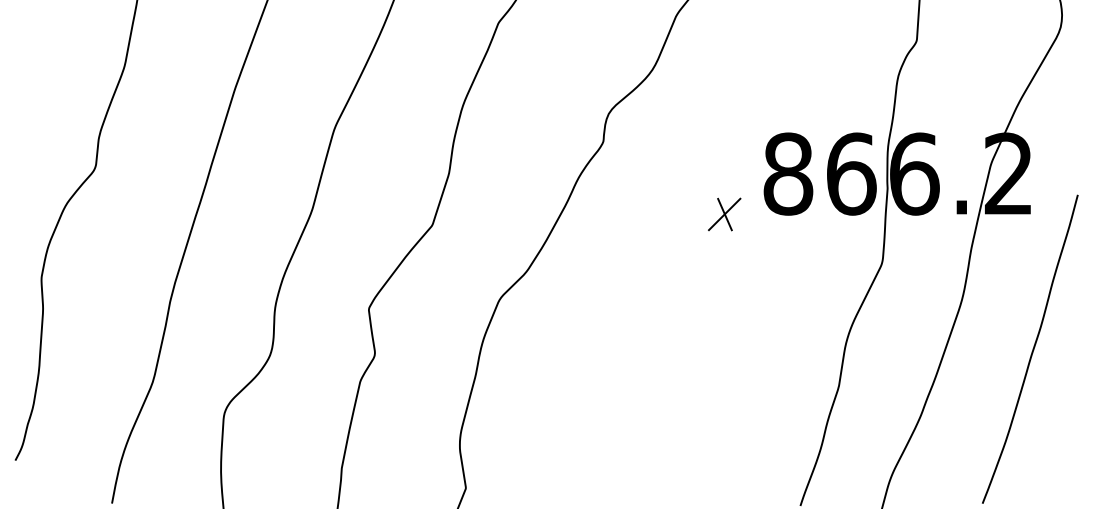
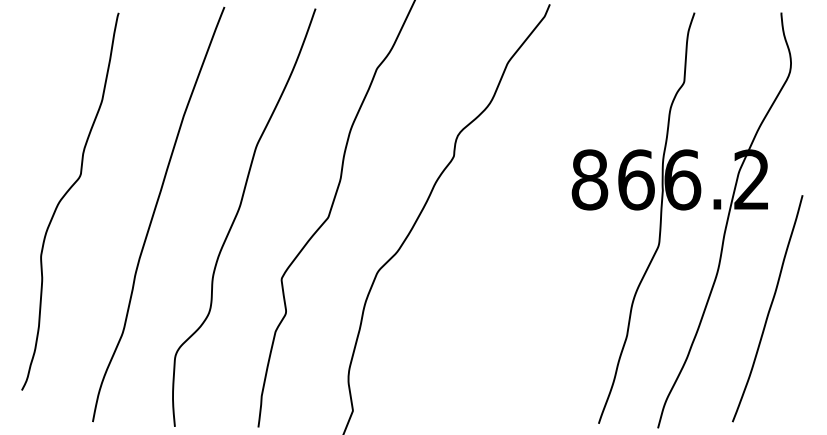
part: (723, 214) -> (542, 209), removed

